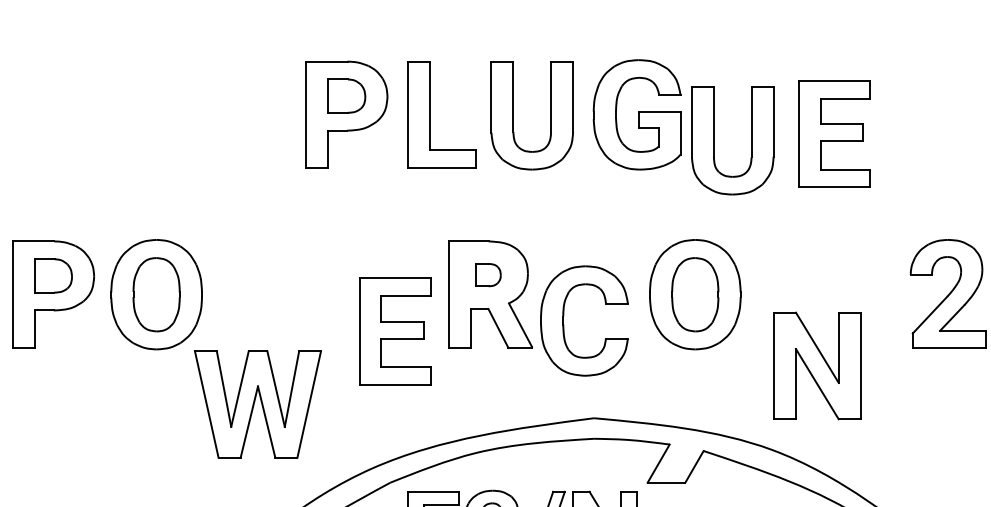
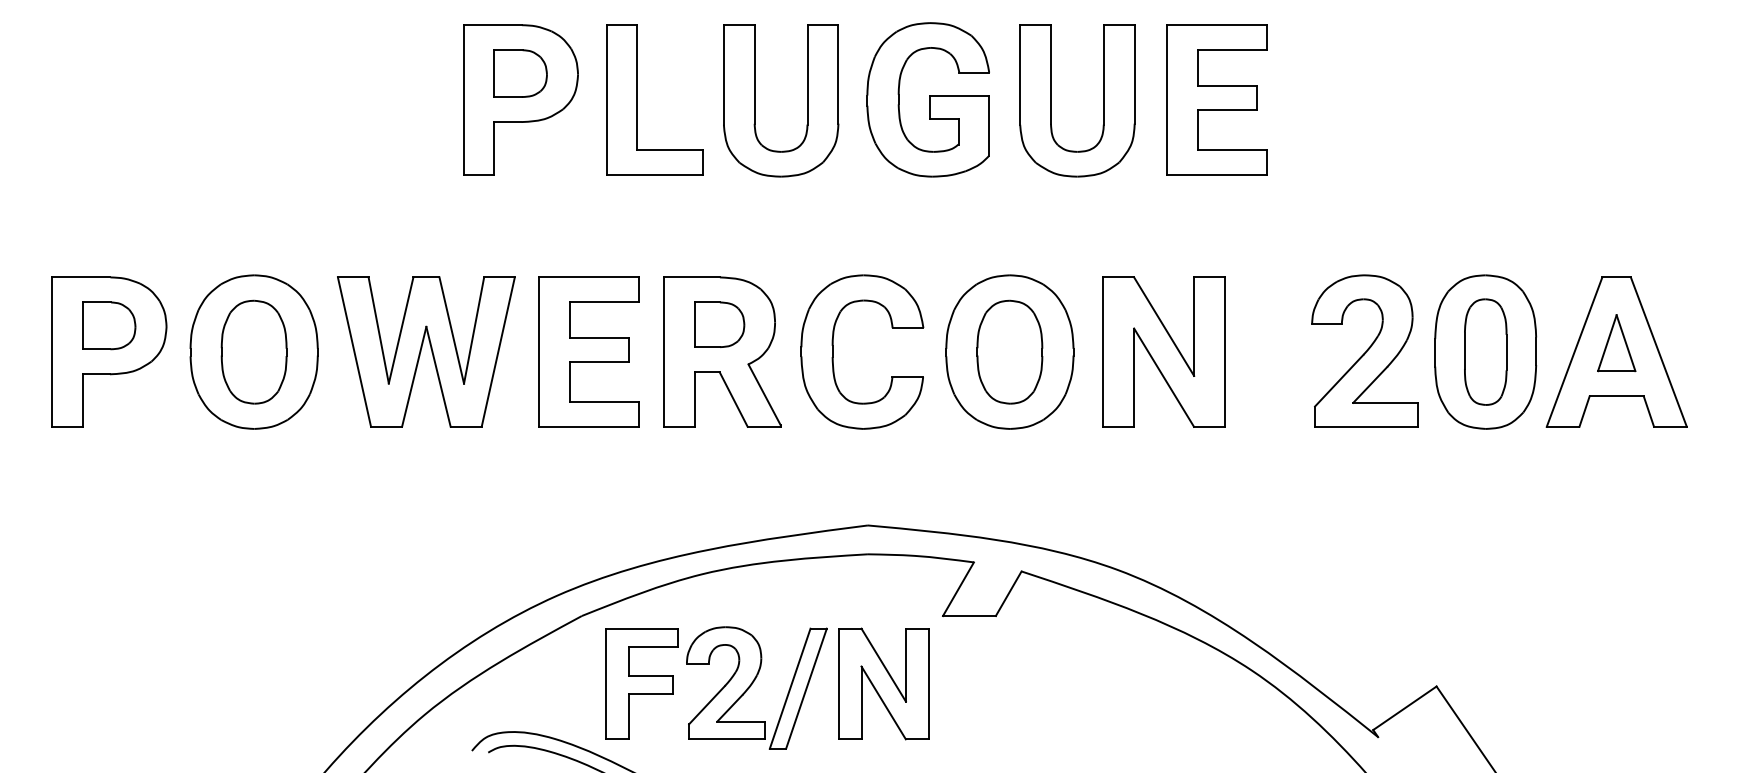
part: (834, 133) -> (1216, 99), moved
part: (714, 140) -> (1051, 100), moved
part: (488, 274) -> (719, 324), size x1.43
part: (563, 320) -> (833, 351), moved
part: (394, 331) -> (588, 351), moved
part: (816, 365) -> (1163, 351), moved
part: (258, 404) -> (426, 351), moved

